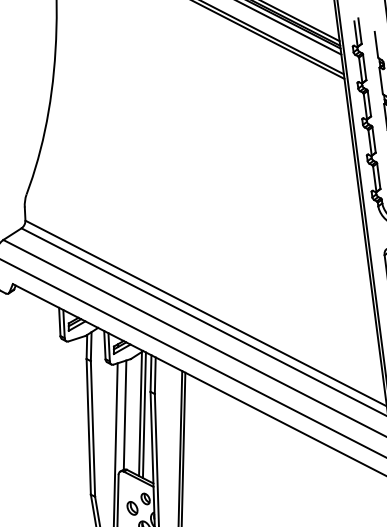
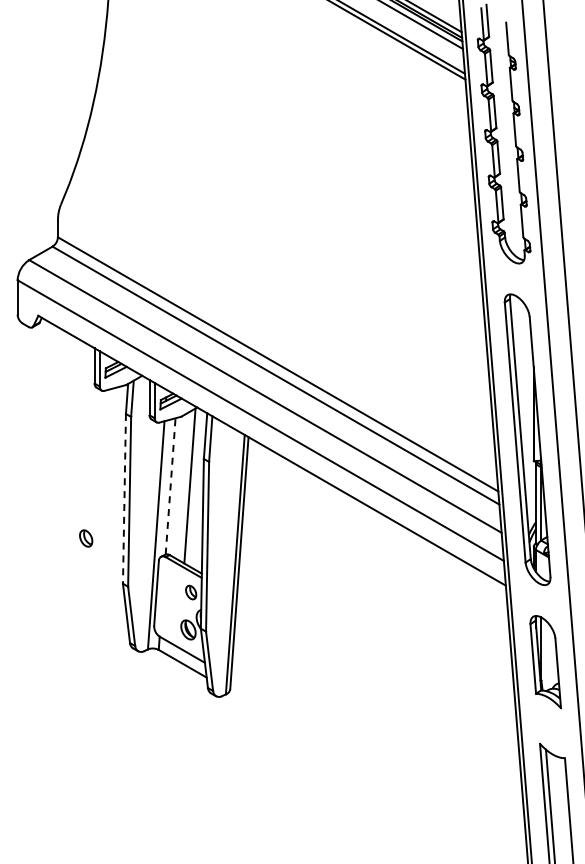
line: (124, 414) -> (170, 485), solid -> dashed
line: (144, 415) -> (194, 487), removed
line: (88, 426) -> (124, 498), solid -> dashed
part: (132, 508) -> (86, 538), moved

